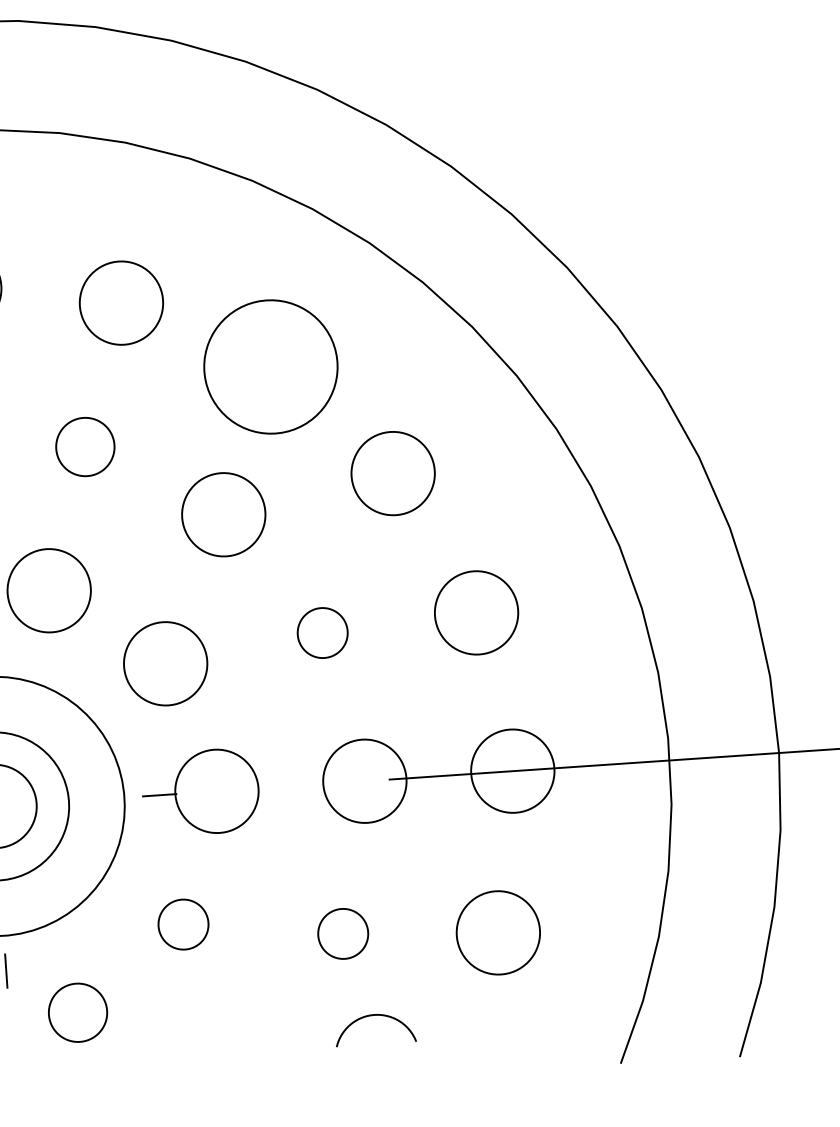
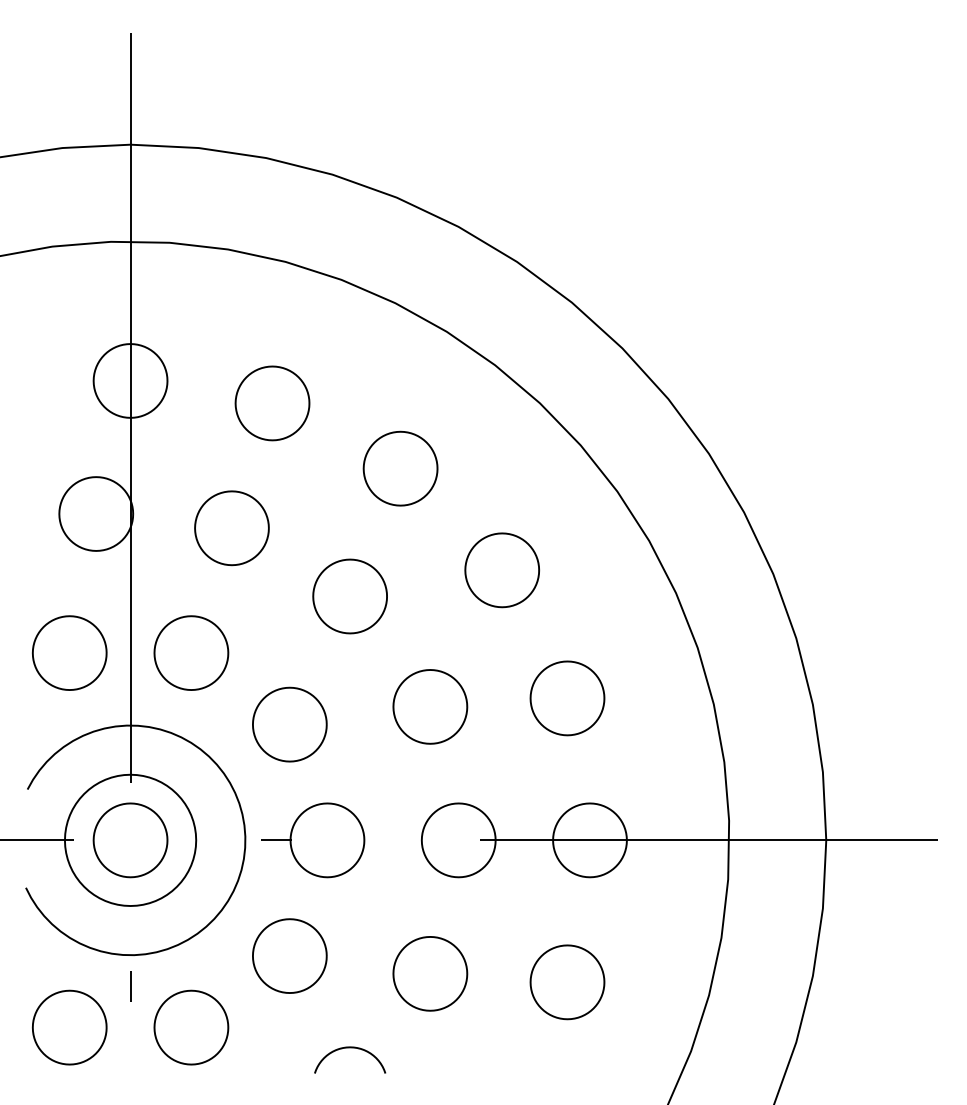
part: (270, 366) -> (400, 468), size x0.62
part: (84, 447) -> (231, 528), size x1.43
part: (322, 632) -> (430, 706), size x1.67
part: (183, 923) -> (289, 955), size x1.67
part: (343, 933) -> (430, 973), size x1.67
part: (78, 1012) -> (191, 1027), size x1.43
curve: (374, 1016) -> (350, 1048), moved

